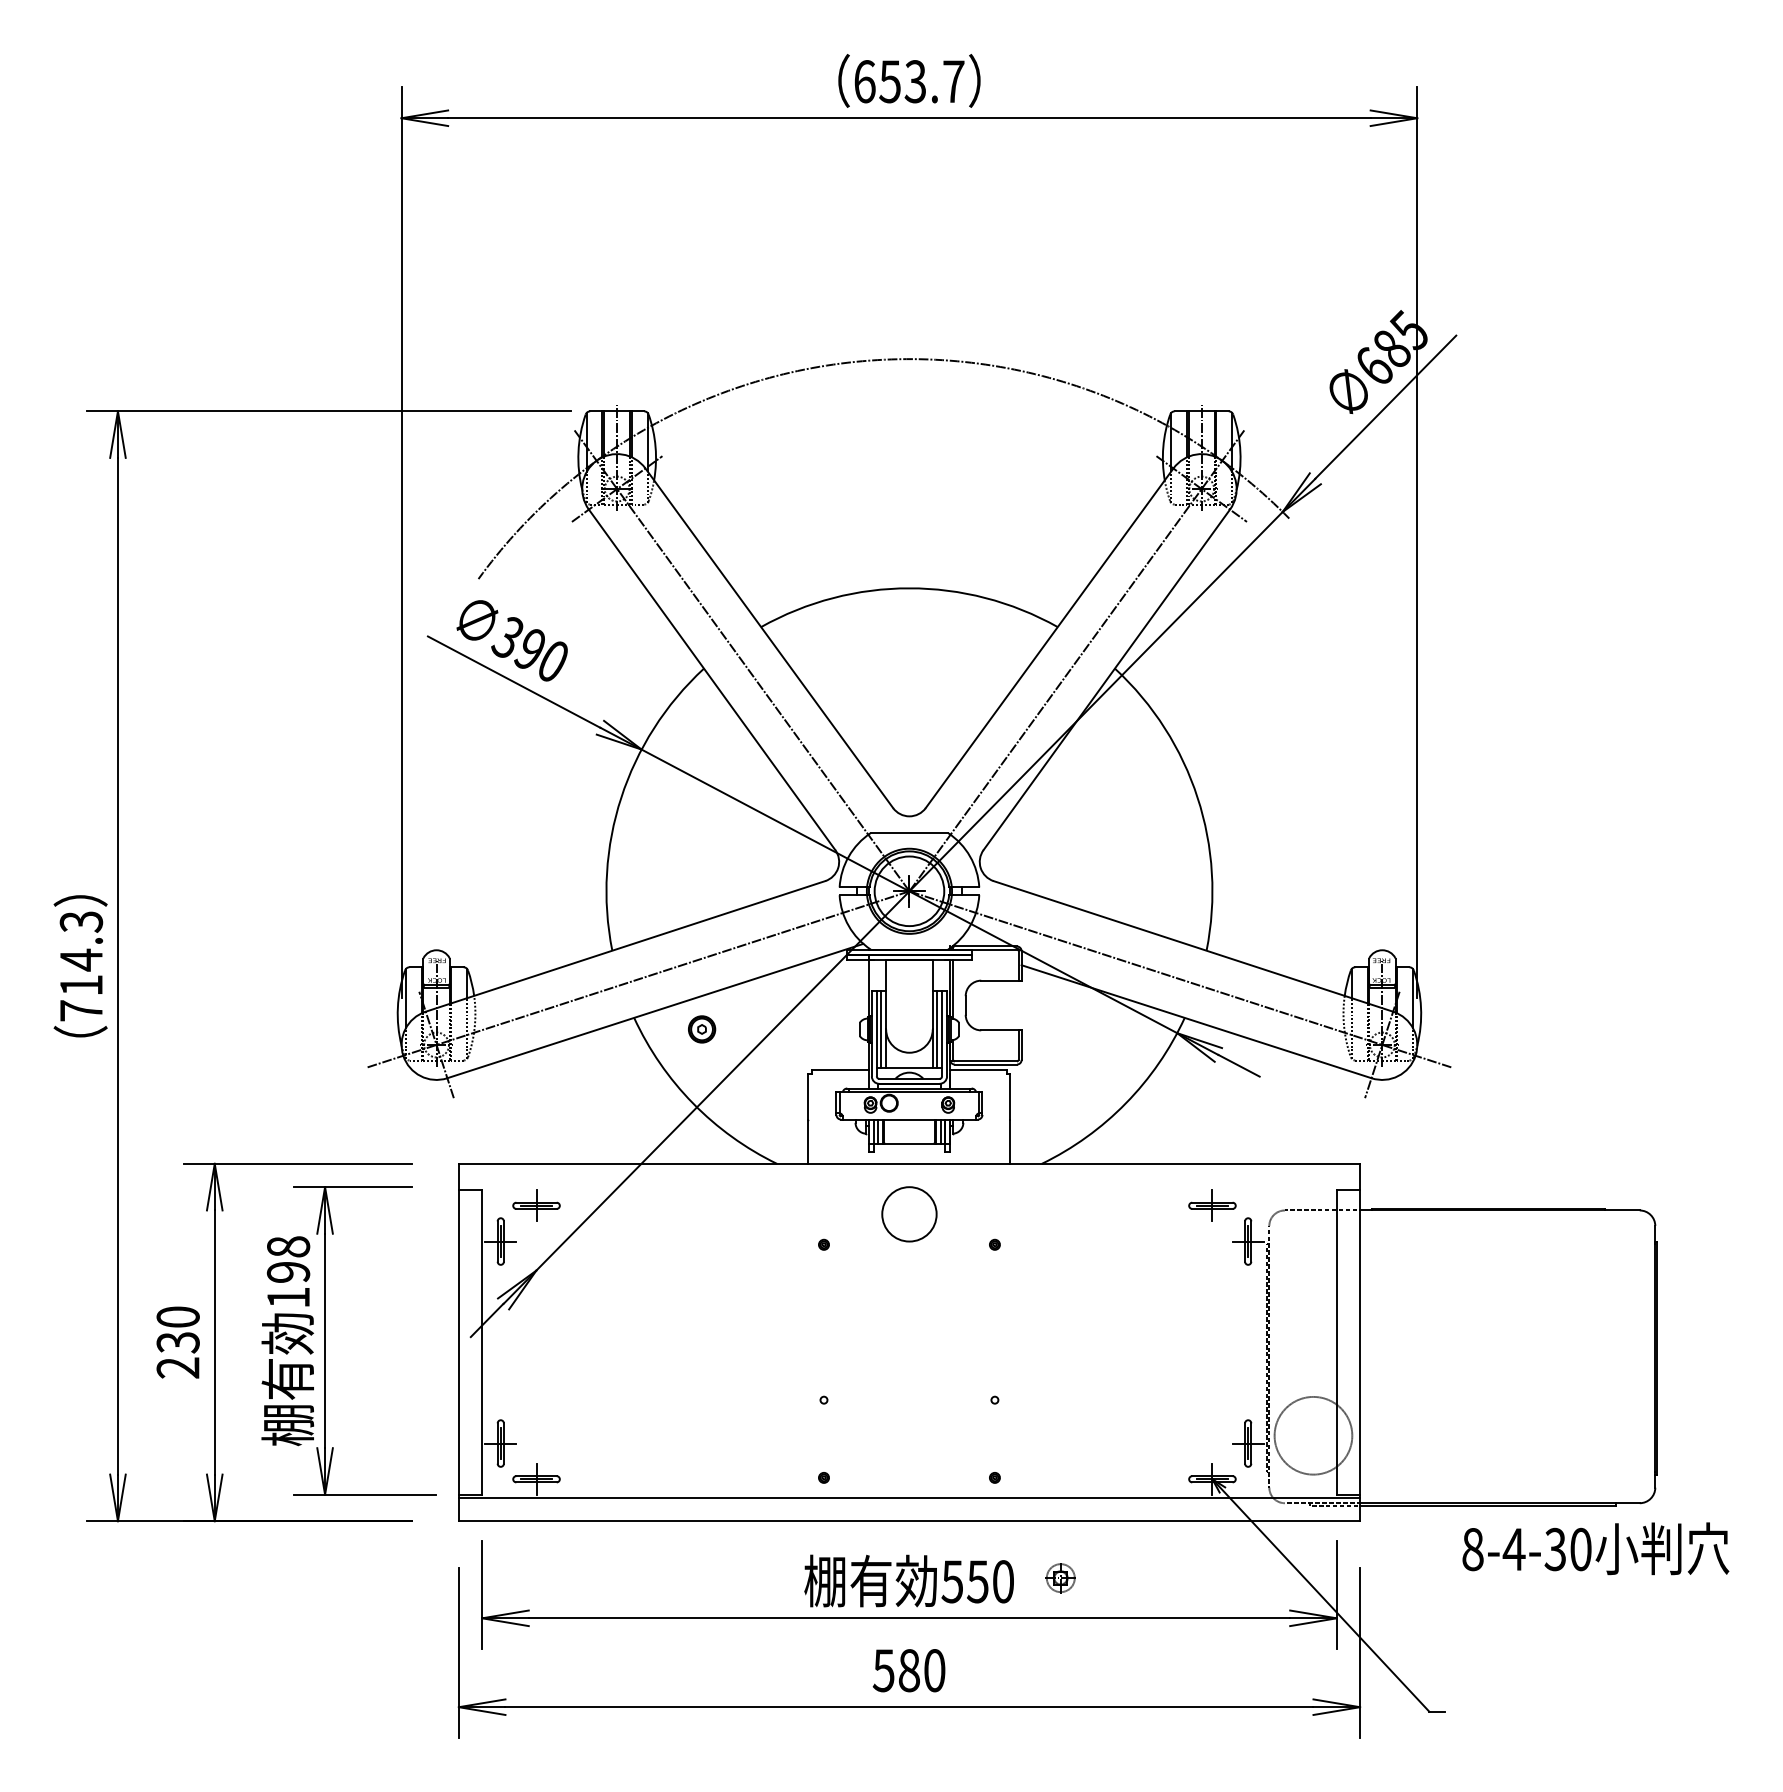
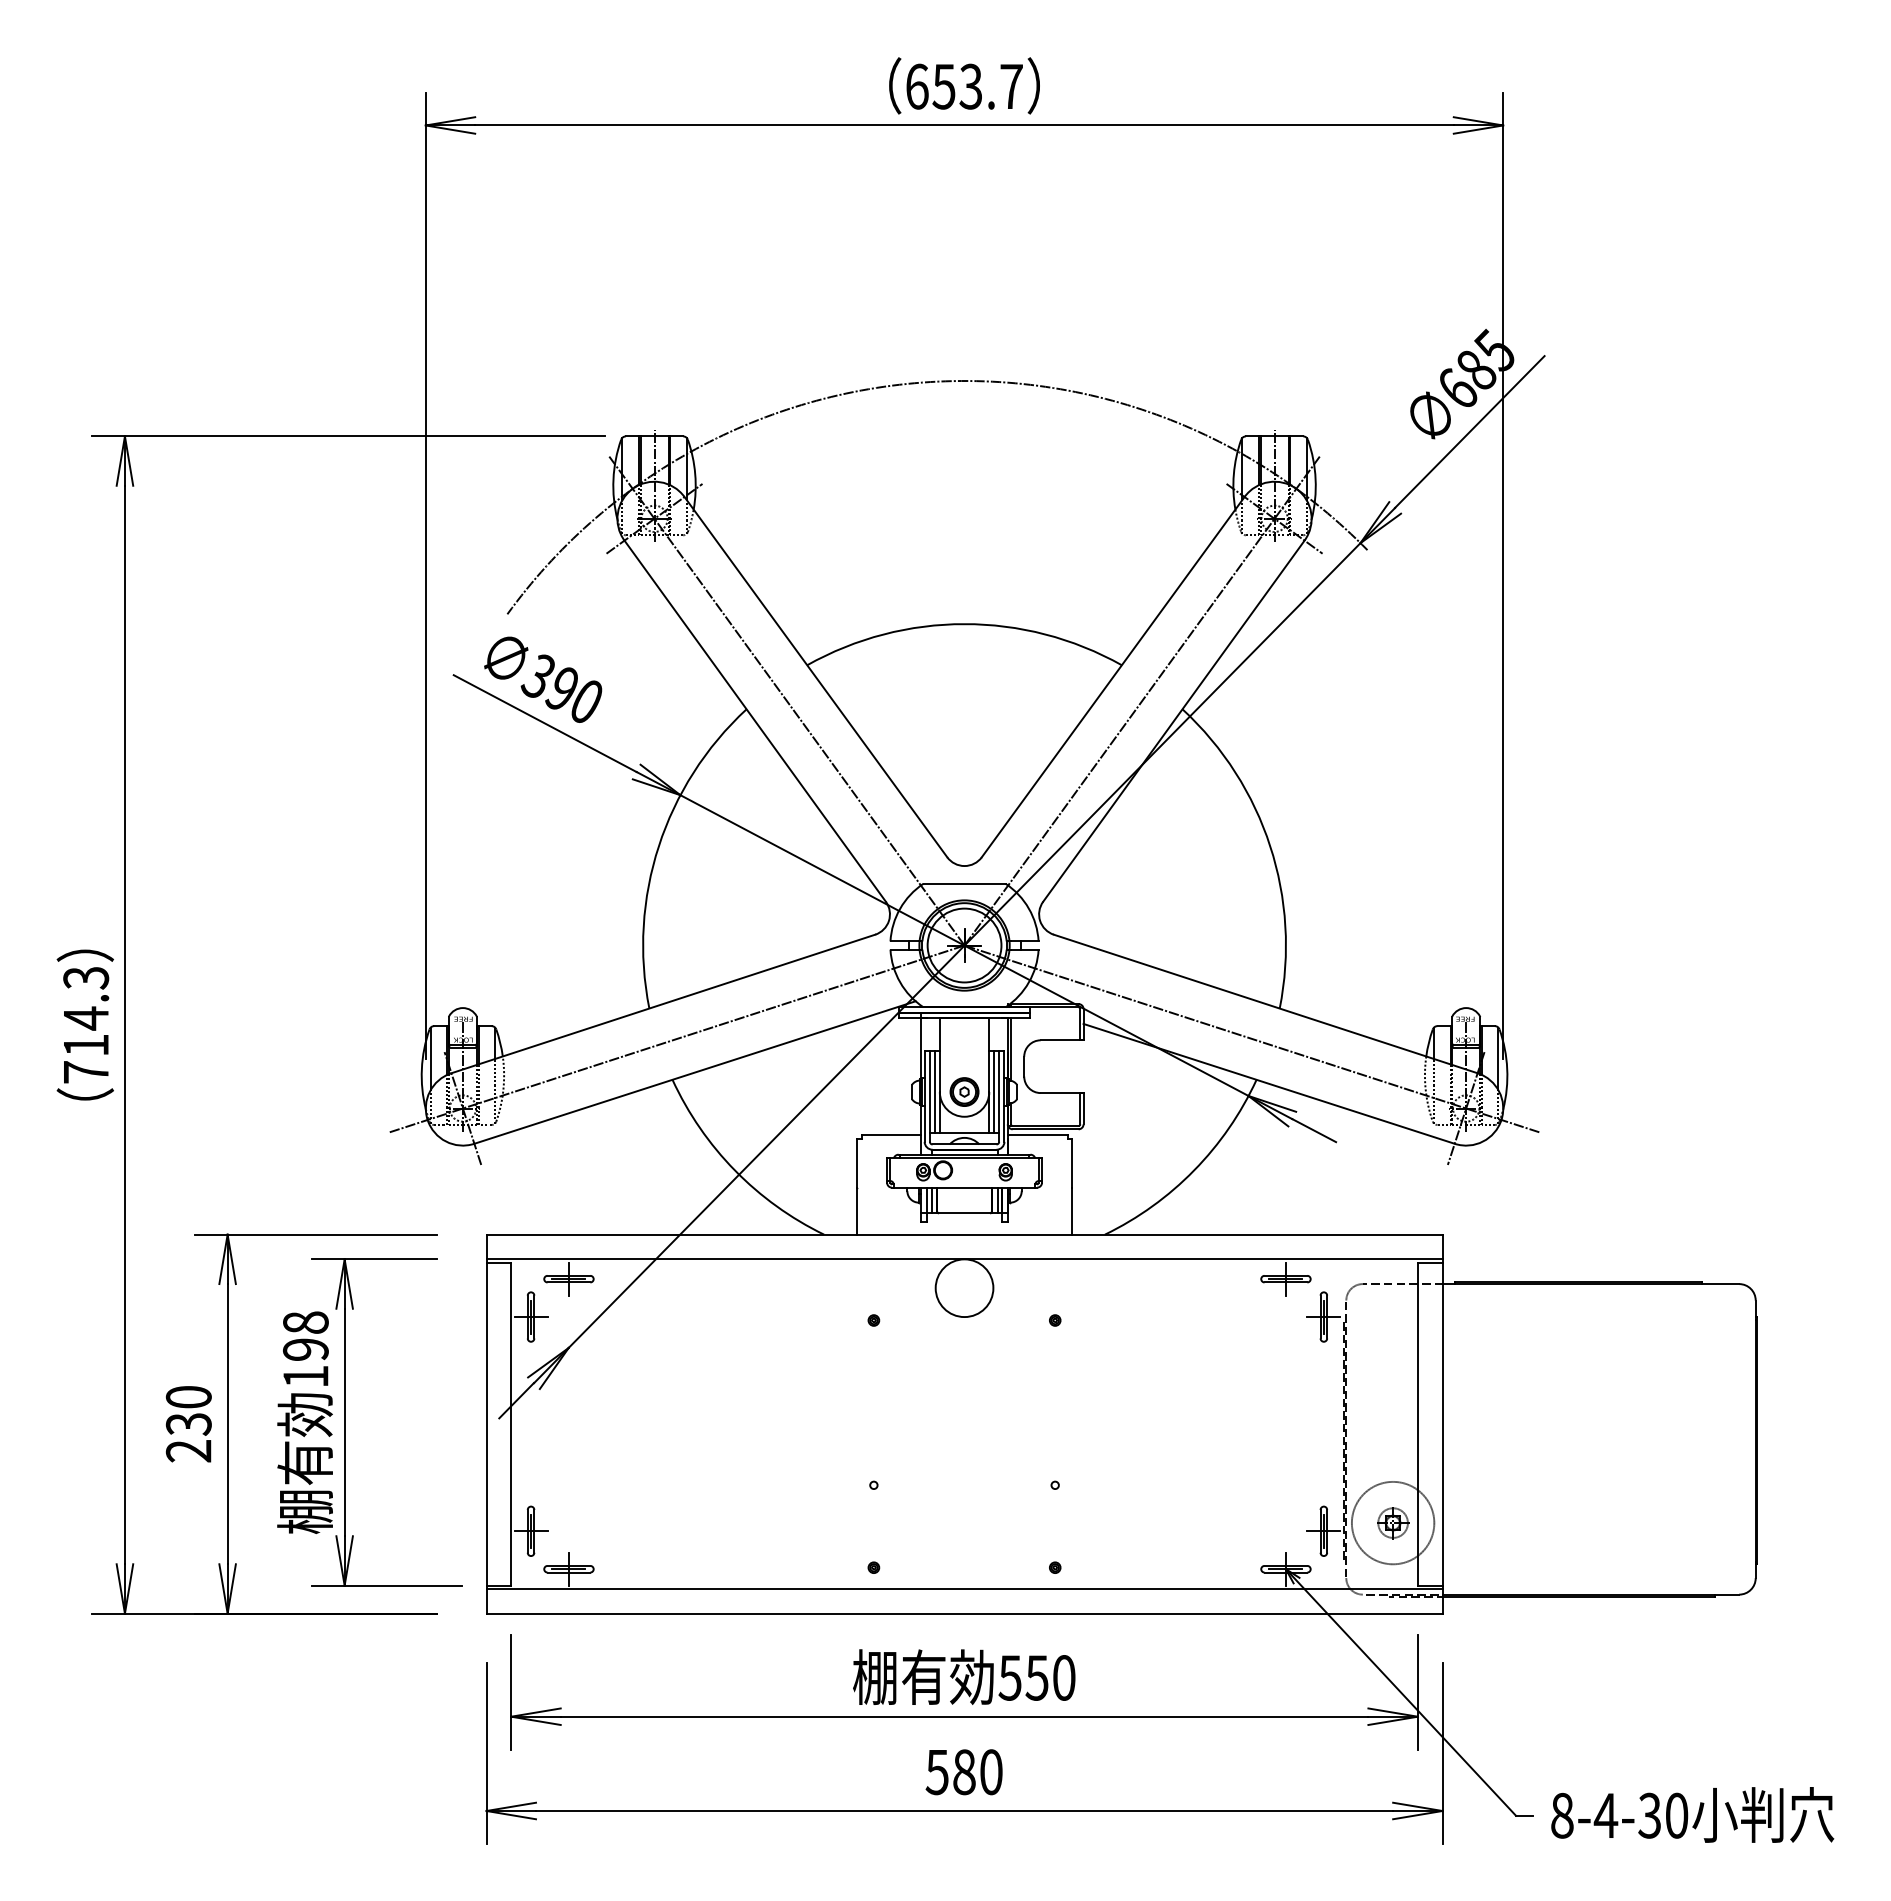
part: (702, 1028) -> (964, 1091), moved
line: (909, 1187) -> (964, 1259), added
text: (1595, 1548) -> (1692, 1814), moved
part: (1061, 1578) -> (1393, 1523), moved

